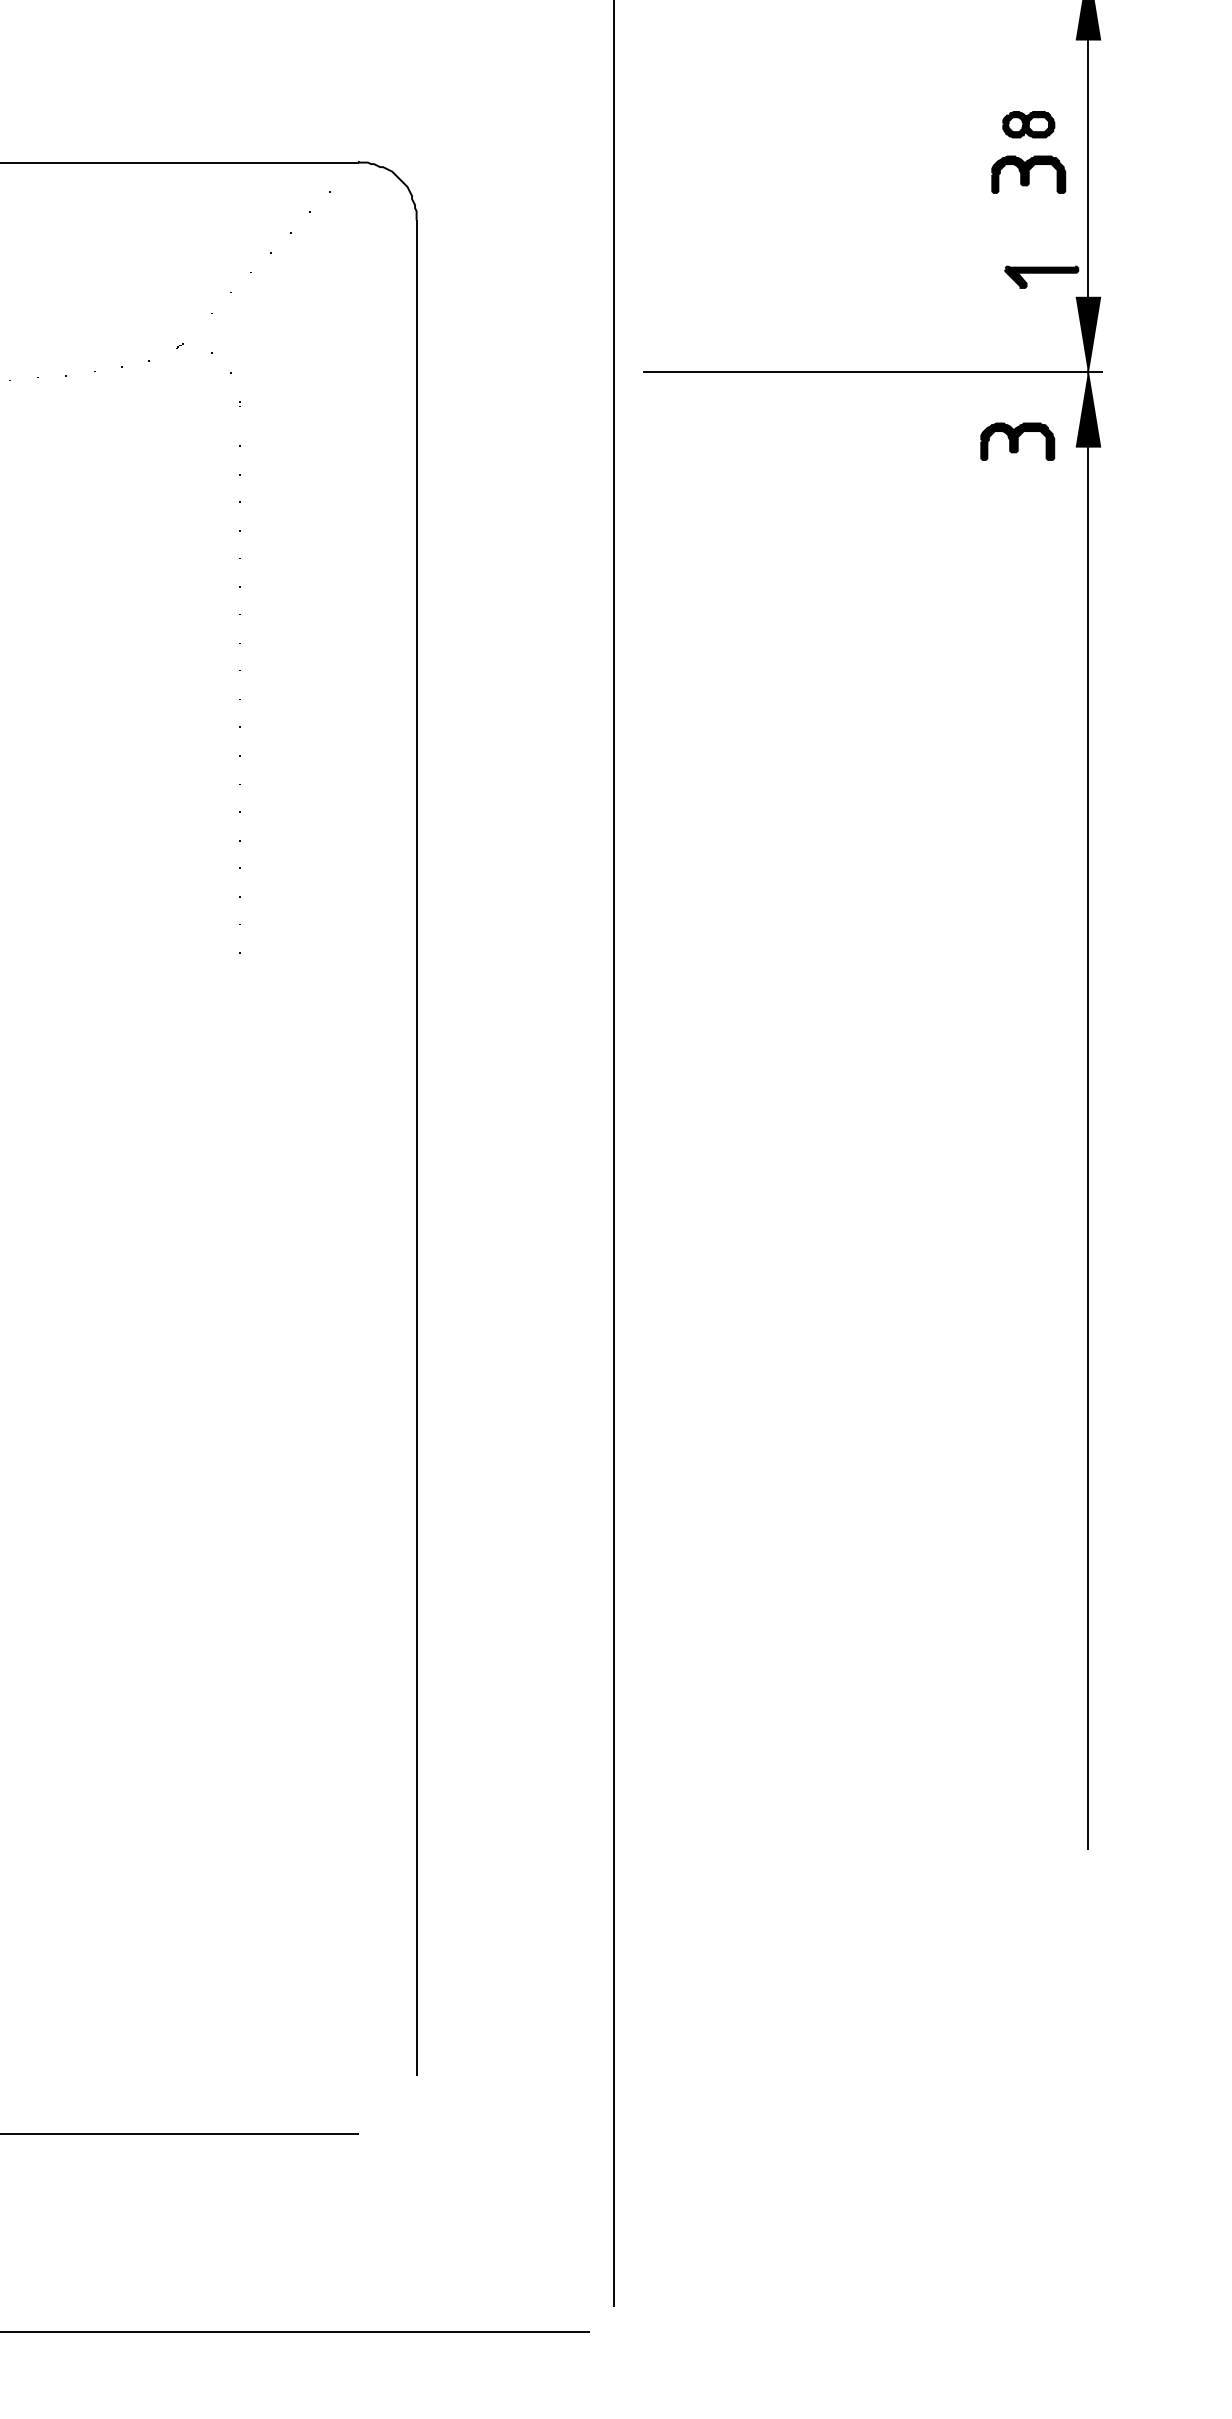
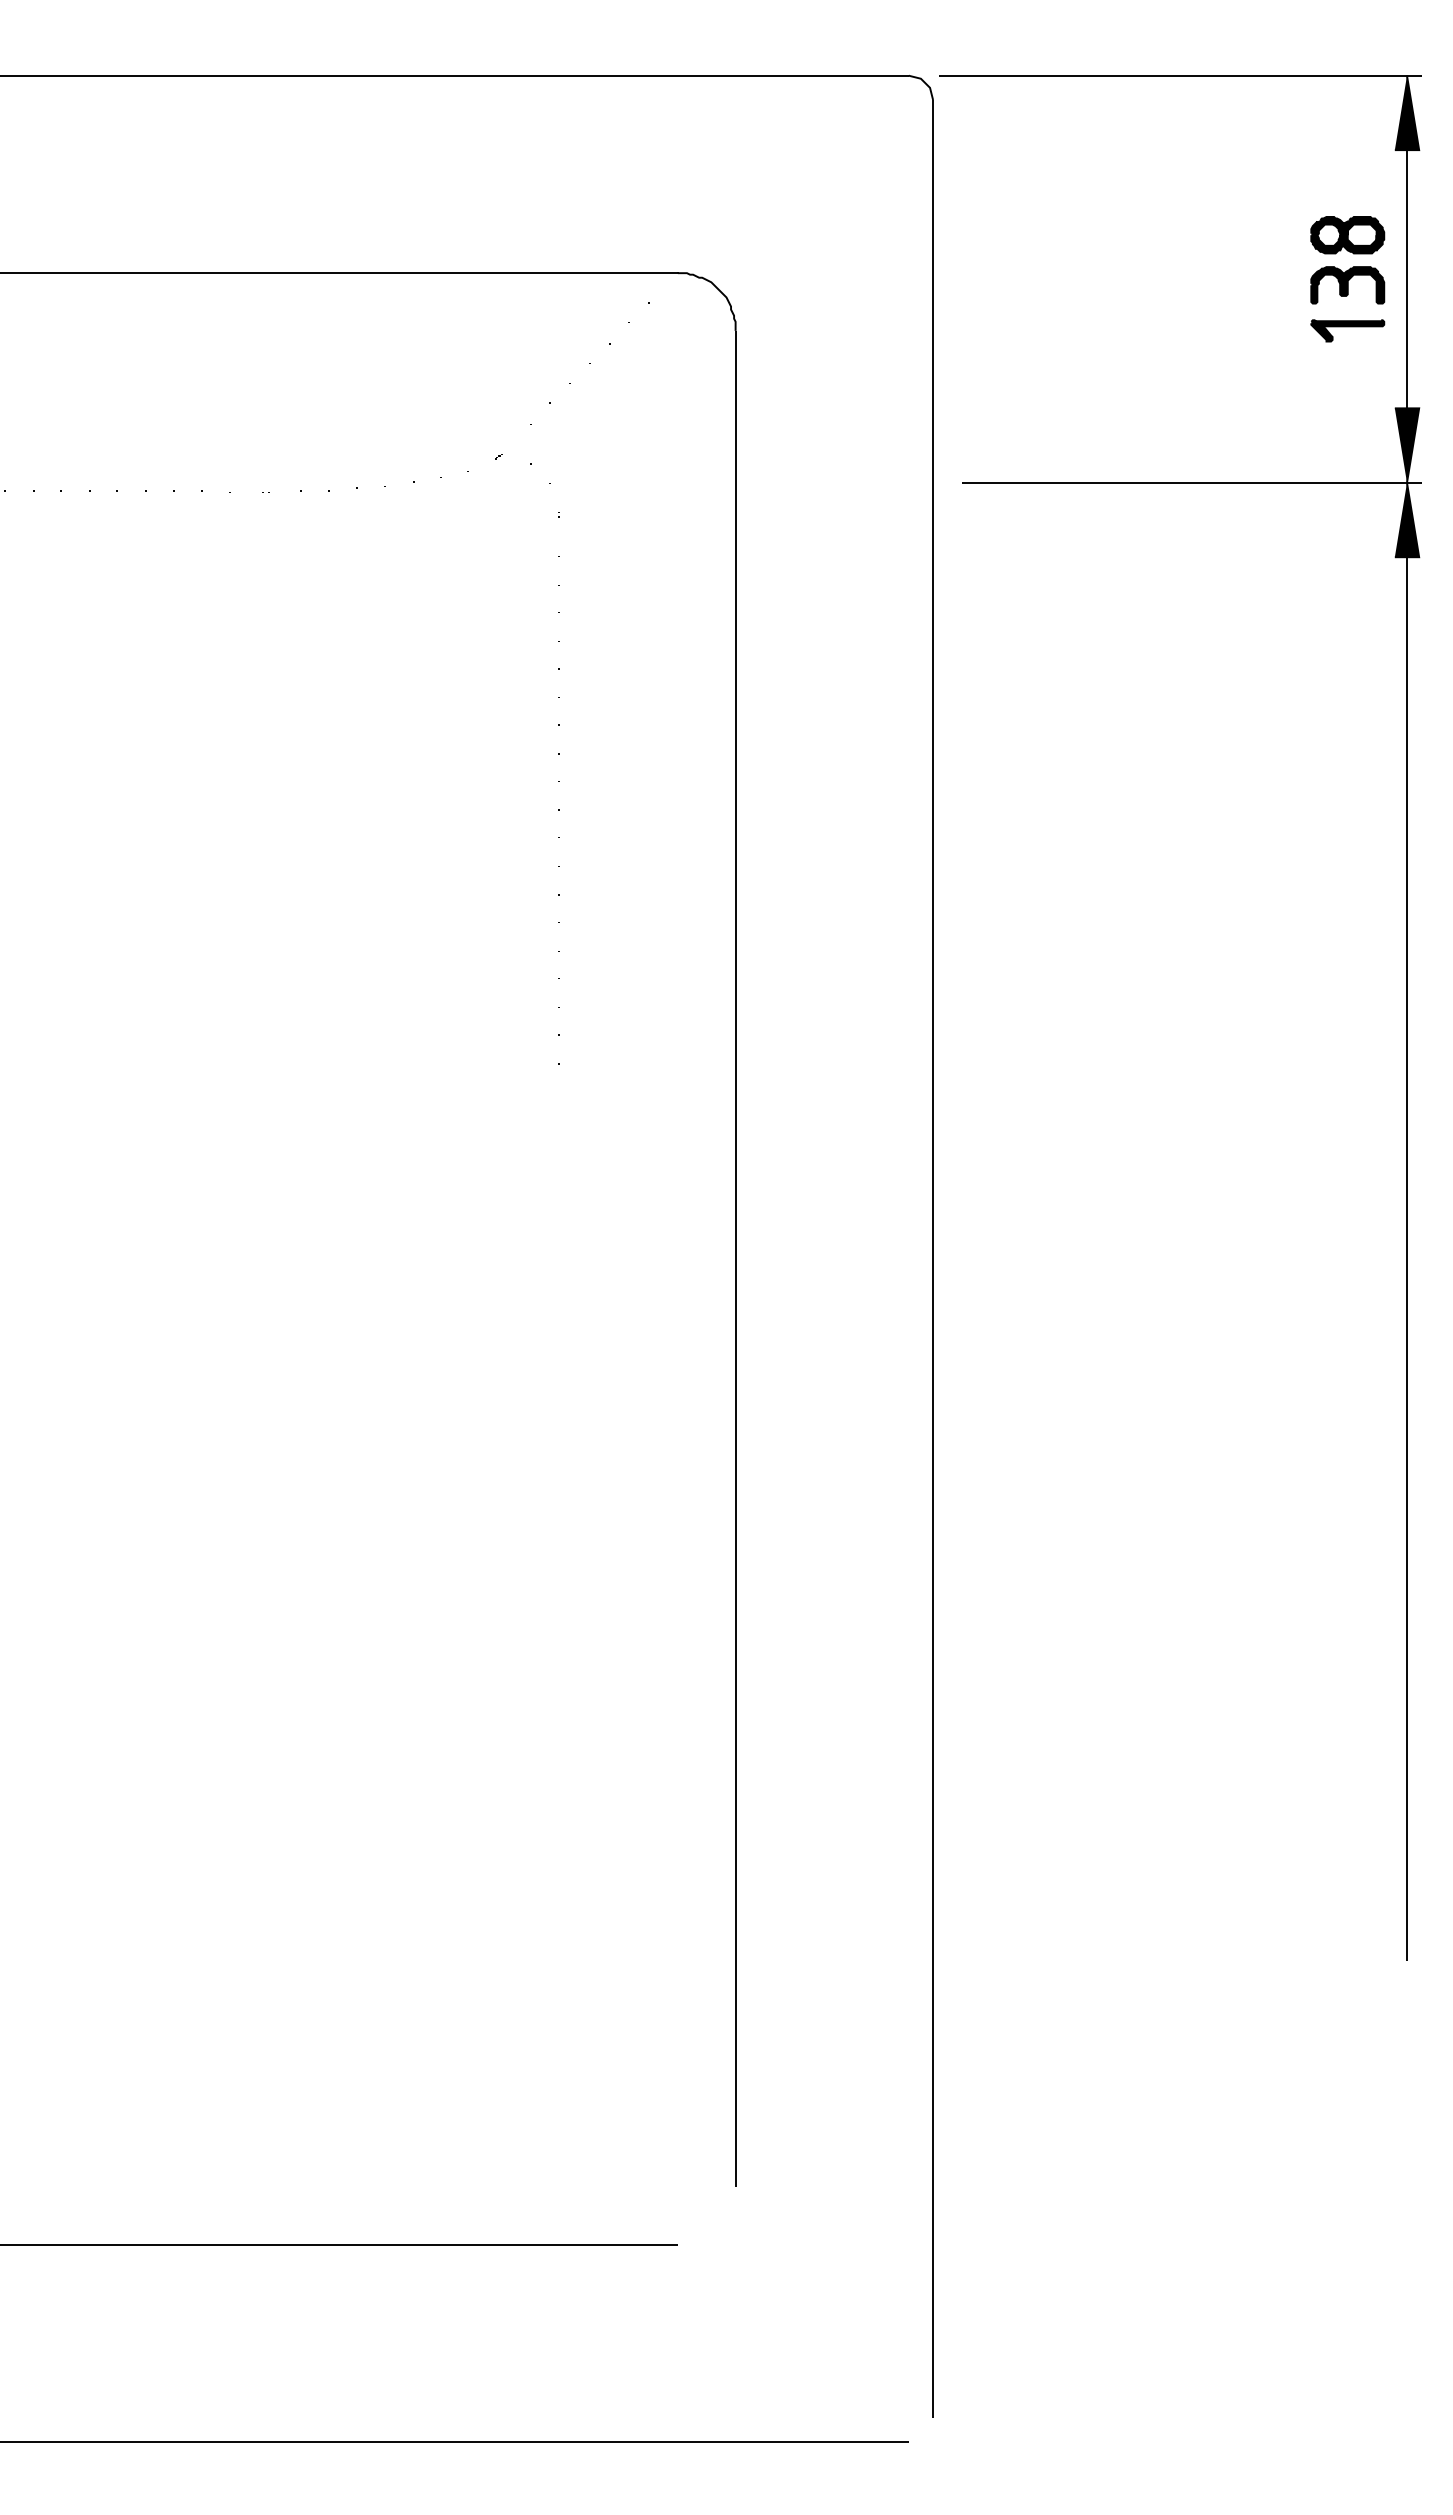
part: (1028, 124) -> (1347, 235), size x1.43
part: (1041, 276) -> (1347, 330), moved
part: (1017, 441) -> (1336, 552), removed

